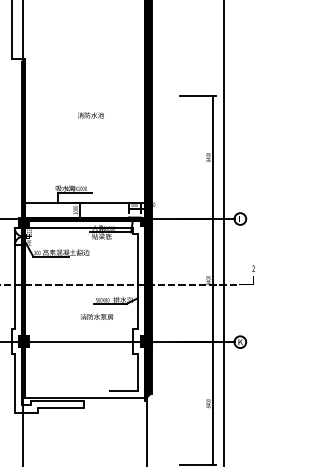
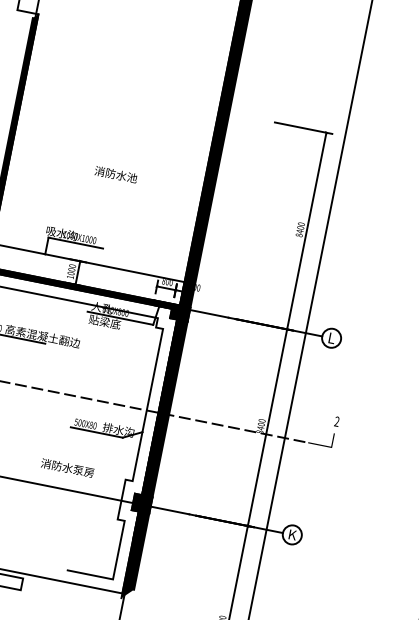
text: (90, 115) -> (115, 174), moved
text: (96, 316) -> (66, 467), moved

